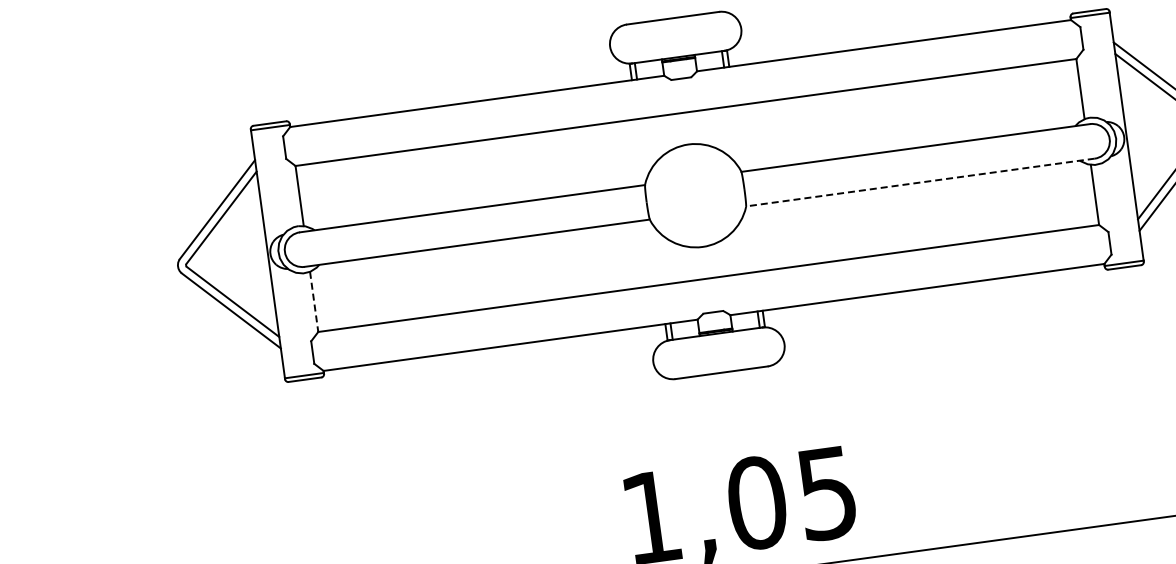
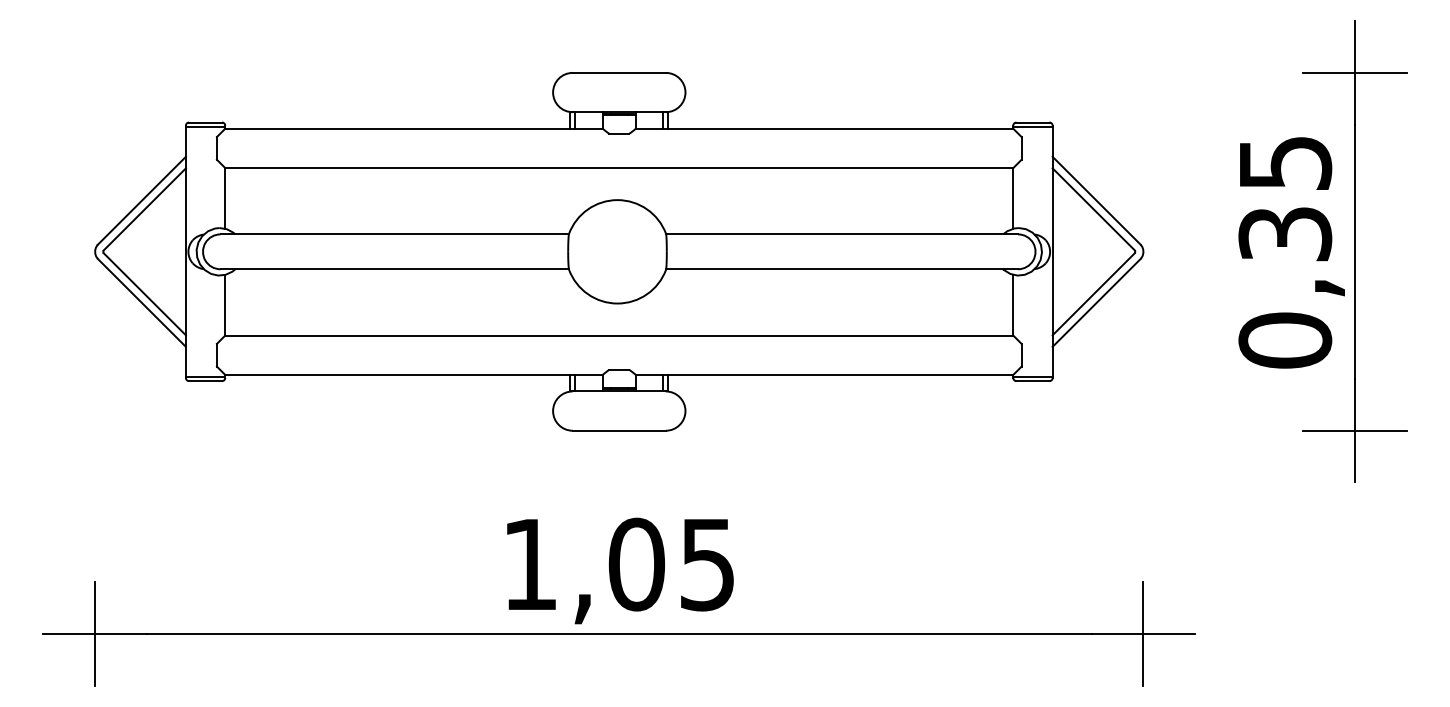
line: (920, 182) -> (842, 269), dashed -> solid
line: (314, 302) -> (225, 305), dashed -> solid

